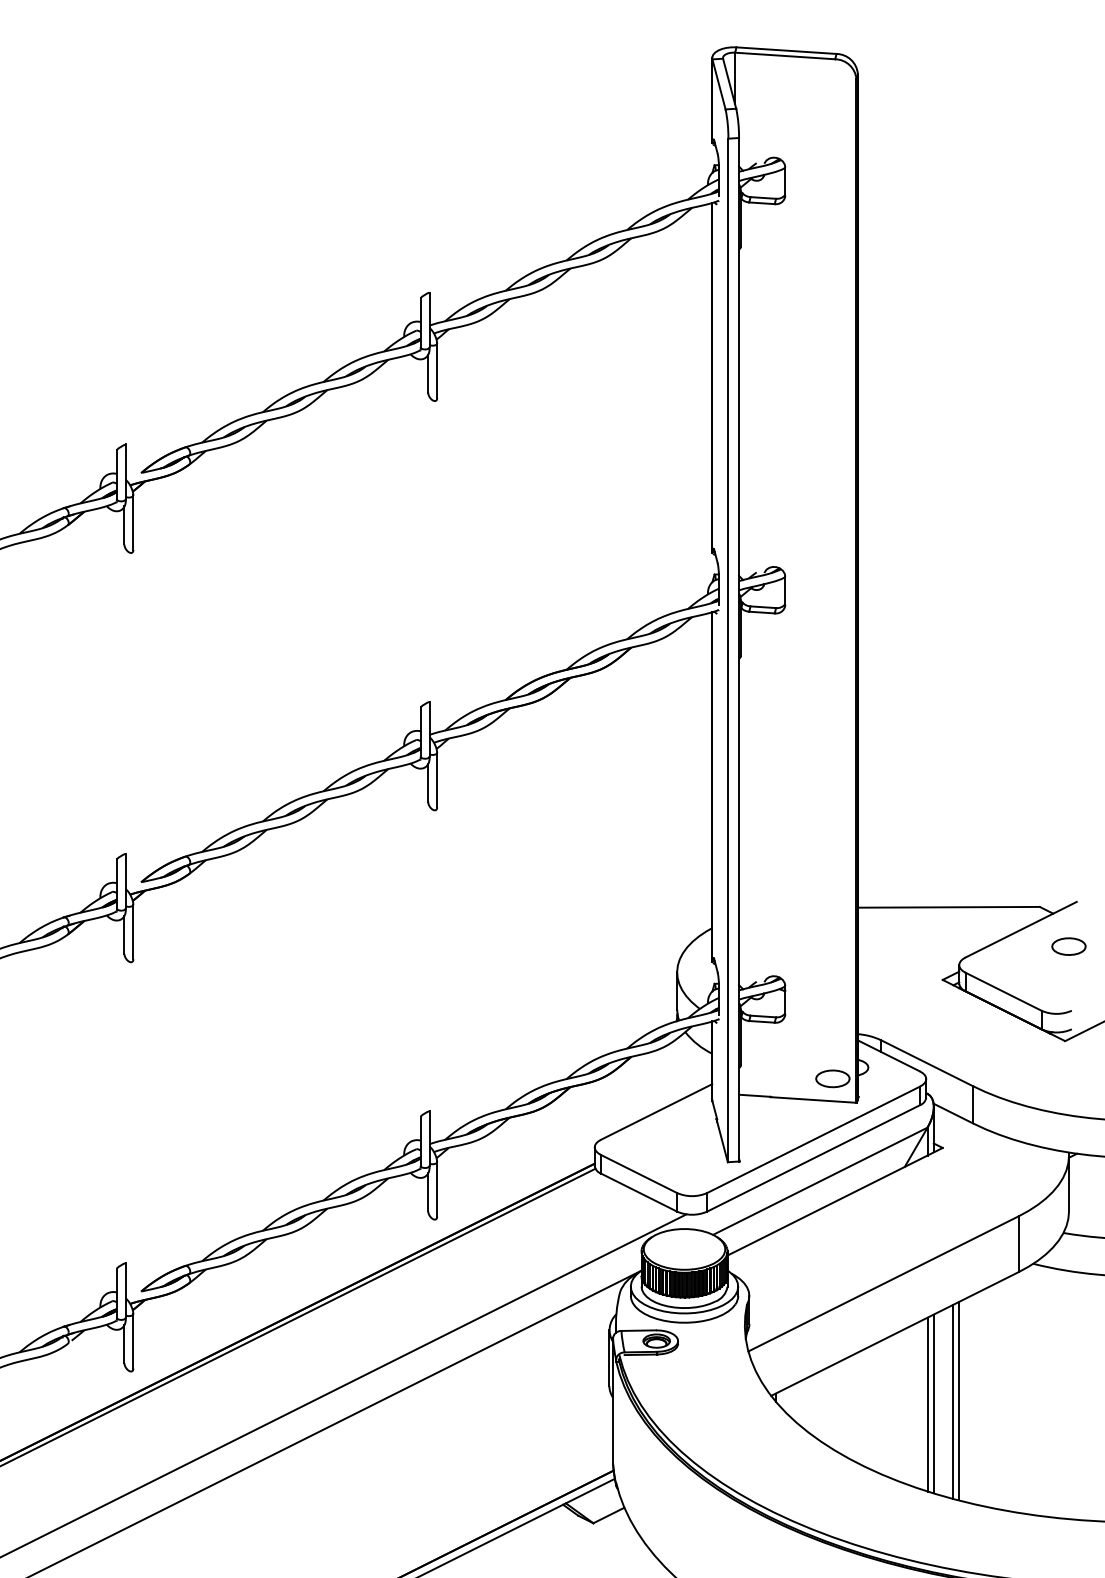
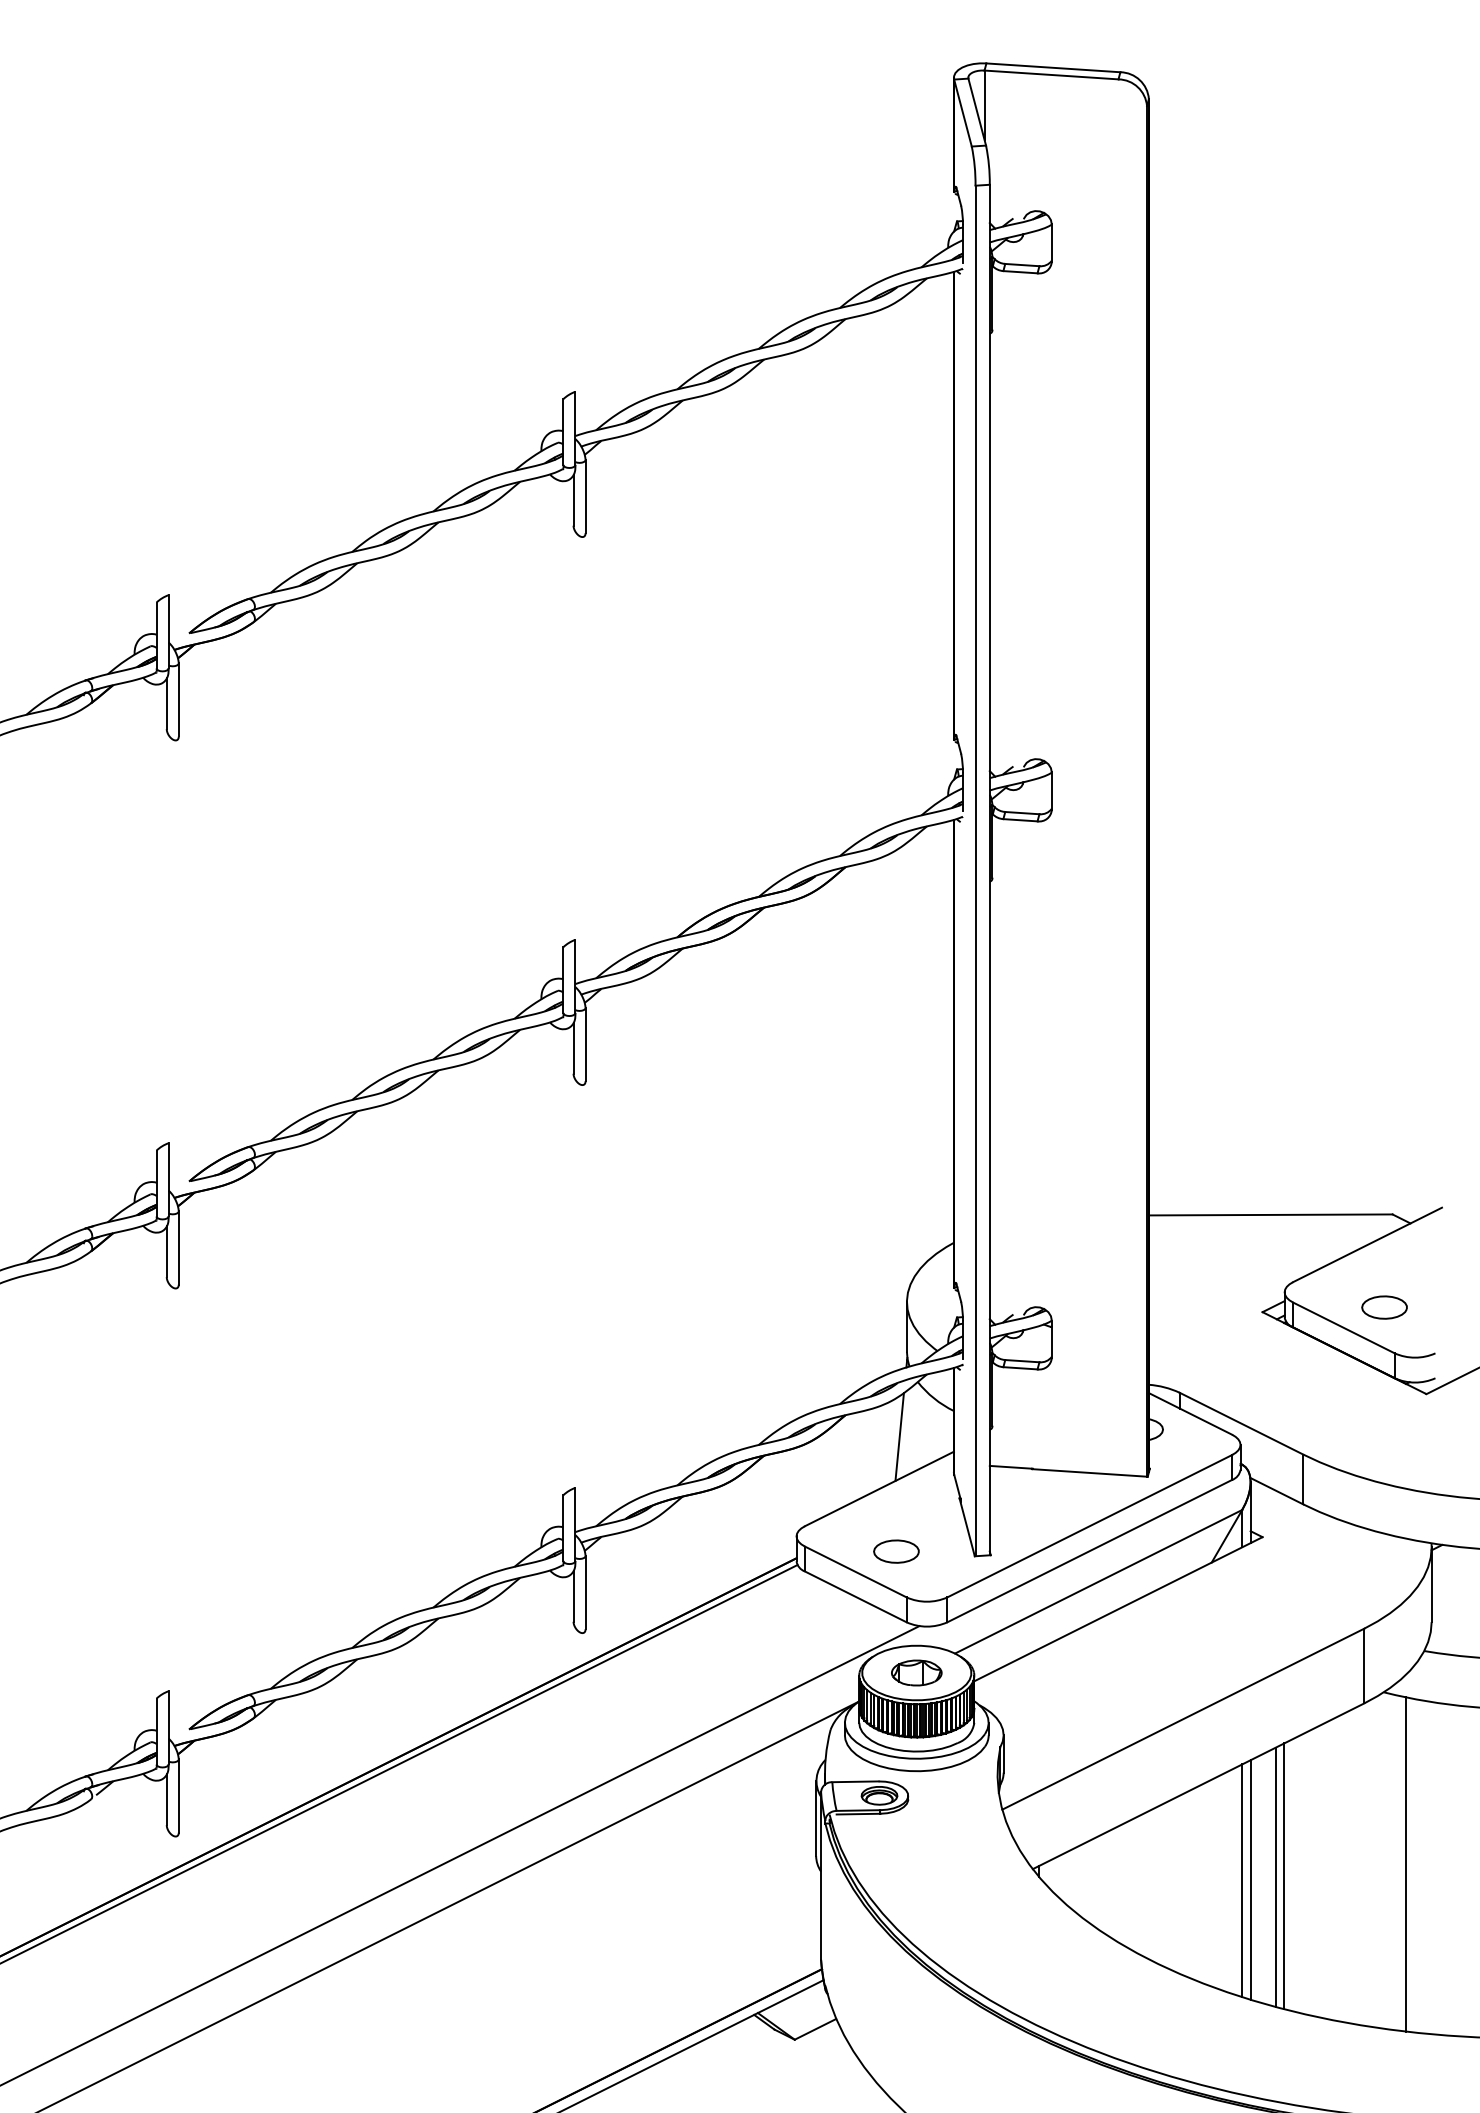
part: (1068, 946) -> (1384, 1307), moved
line: (671, 1072) -> (899, 1436), added
part: (832, 1078) -> (896, 1551), moved
part: (684, 1249) -> (916, 1672), added
line: (1050, 1392) -> (1406, 1864), added

